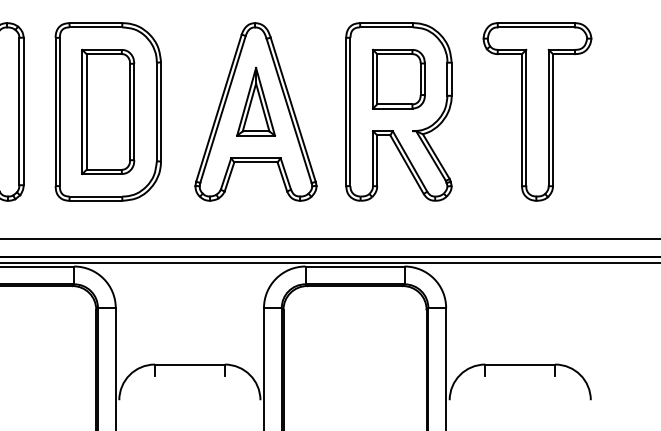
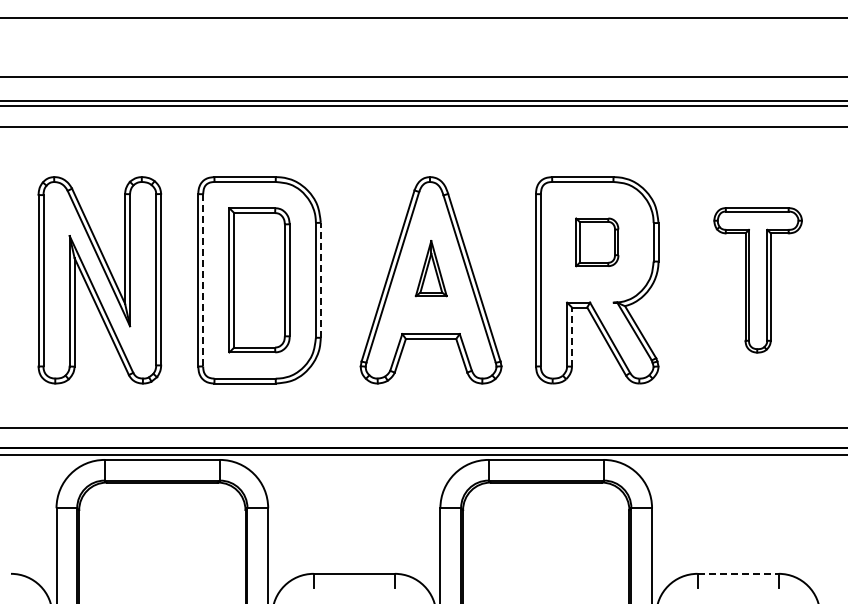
part: (399, 79) -> (597, 242), size x0.7
part: (256, 101) -> (431, 268), size x0.7
line: (60, 111) -> (203, 279), solid -> dashed
line: (160, 111) -> (320, 279), solid -> dashed
part: (536, 112) -> (757, 280), size x0.7
line: (376, 161) -> (571, 337), solid -> dashed
line: (520, 364) -> (738, 573), solid -> dashed

